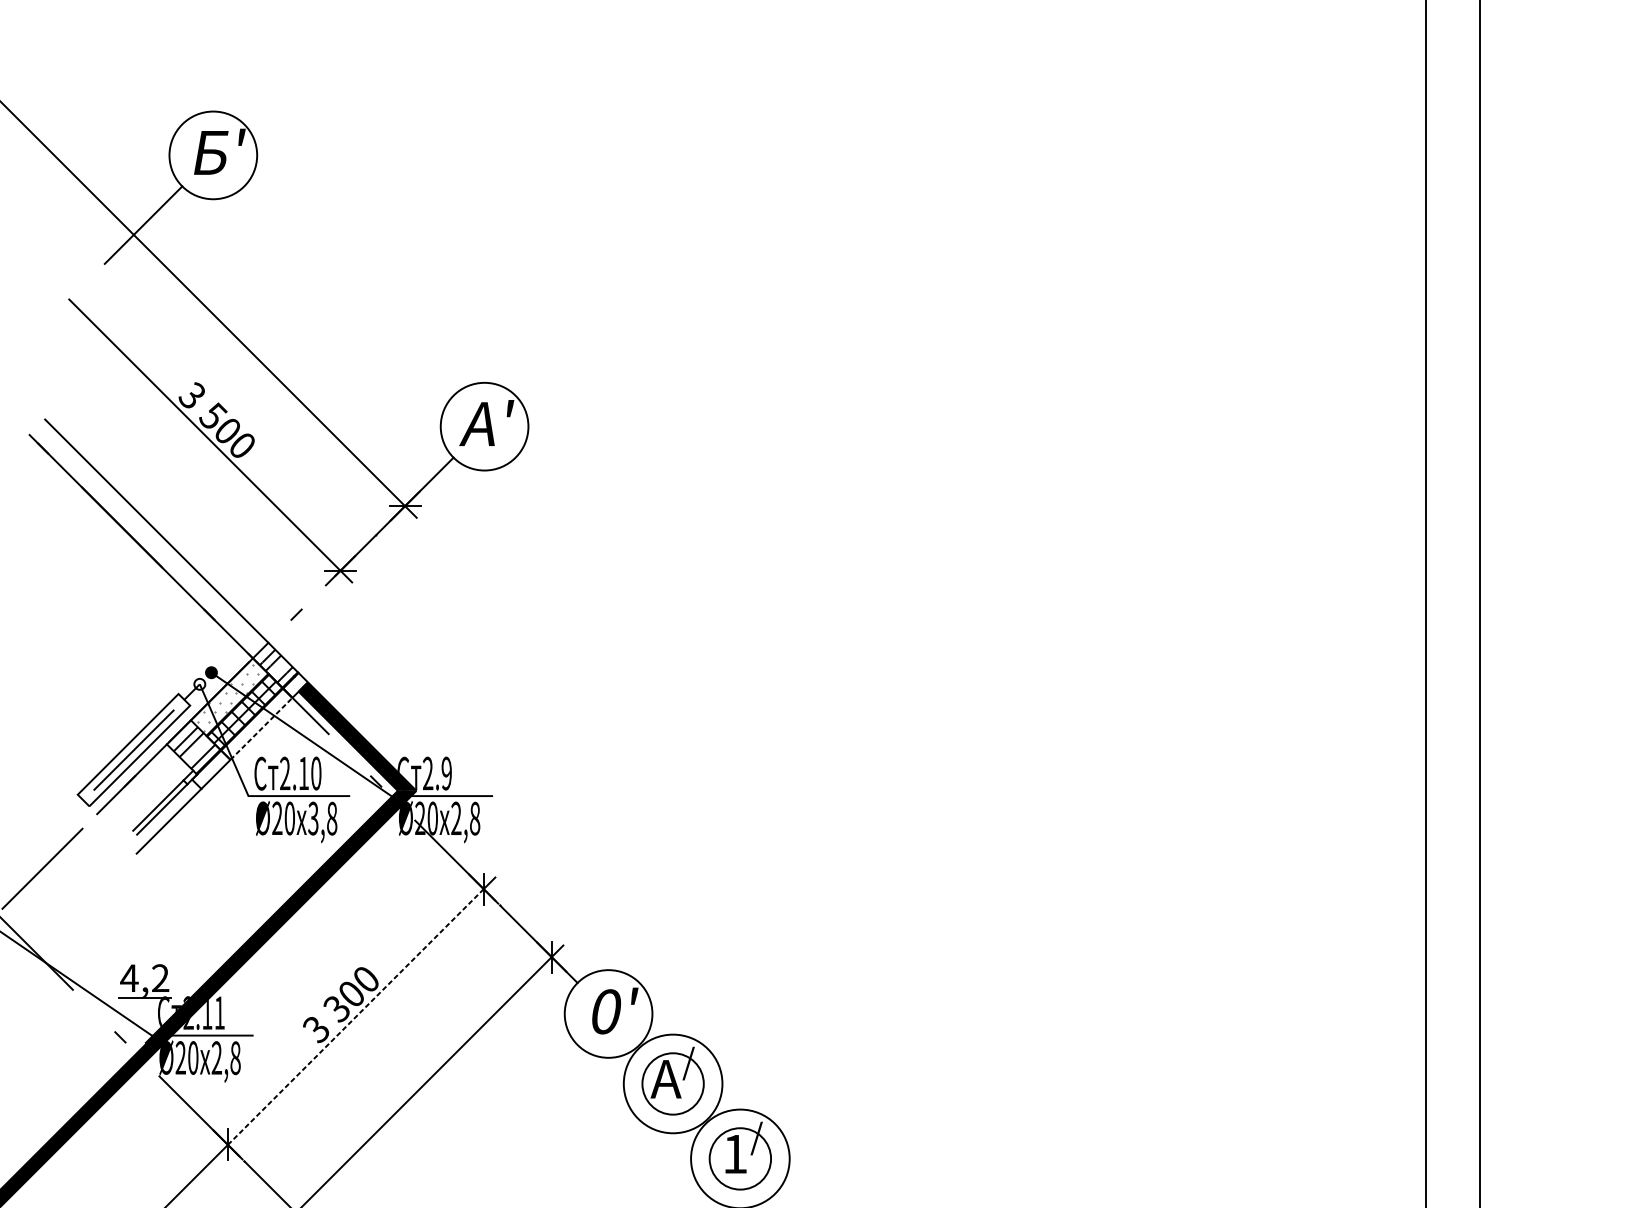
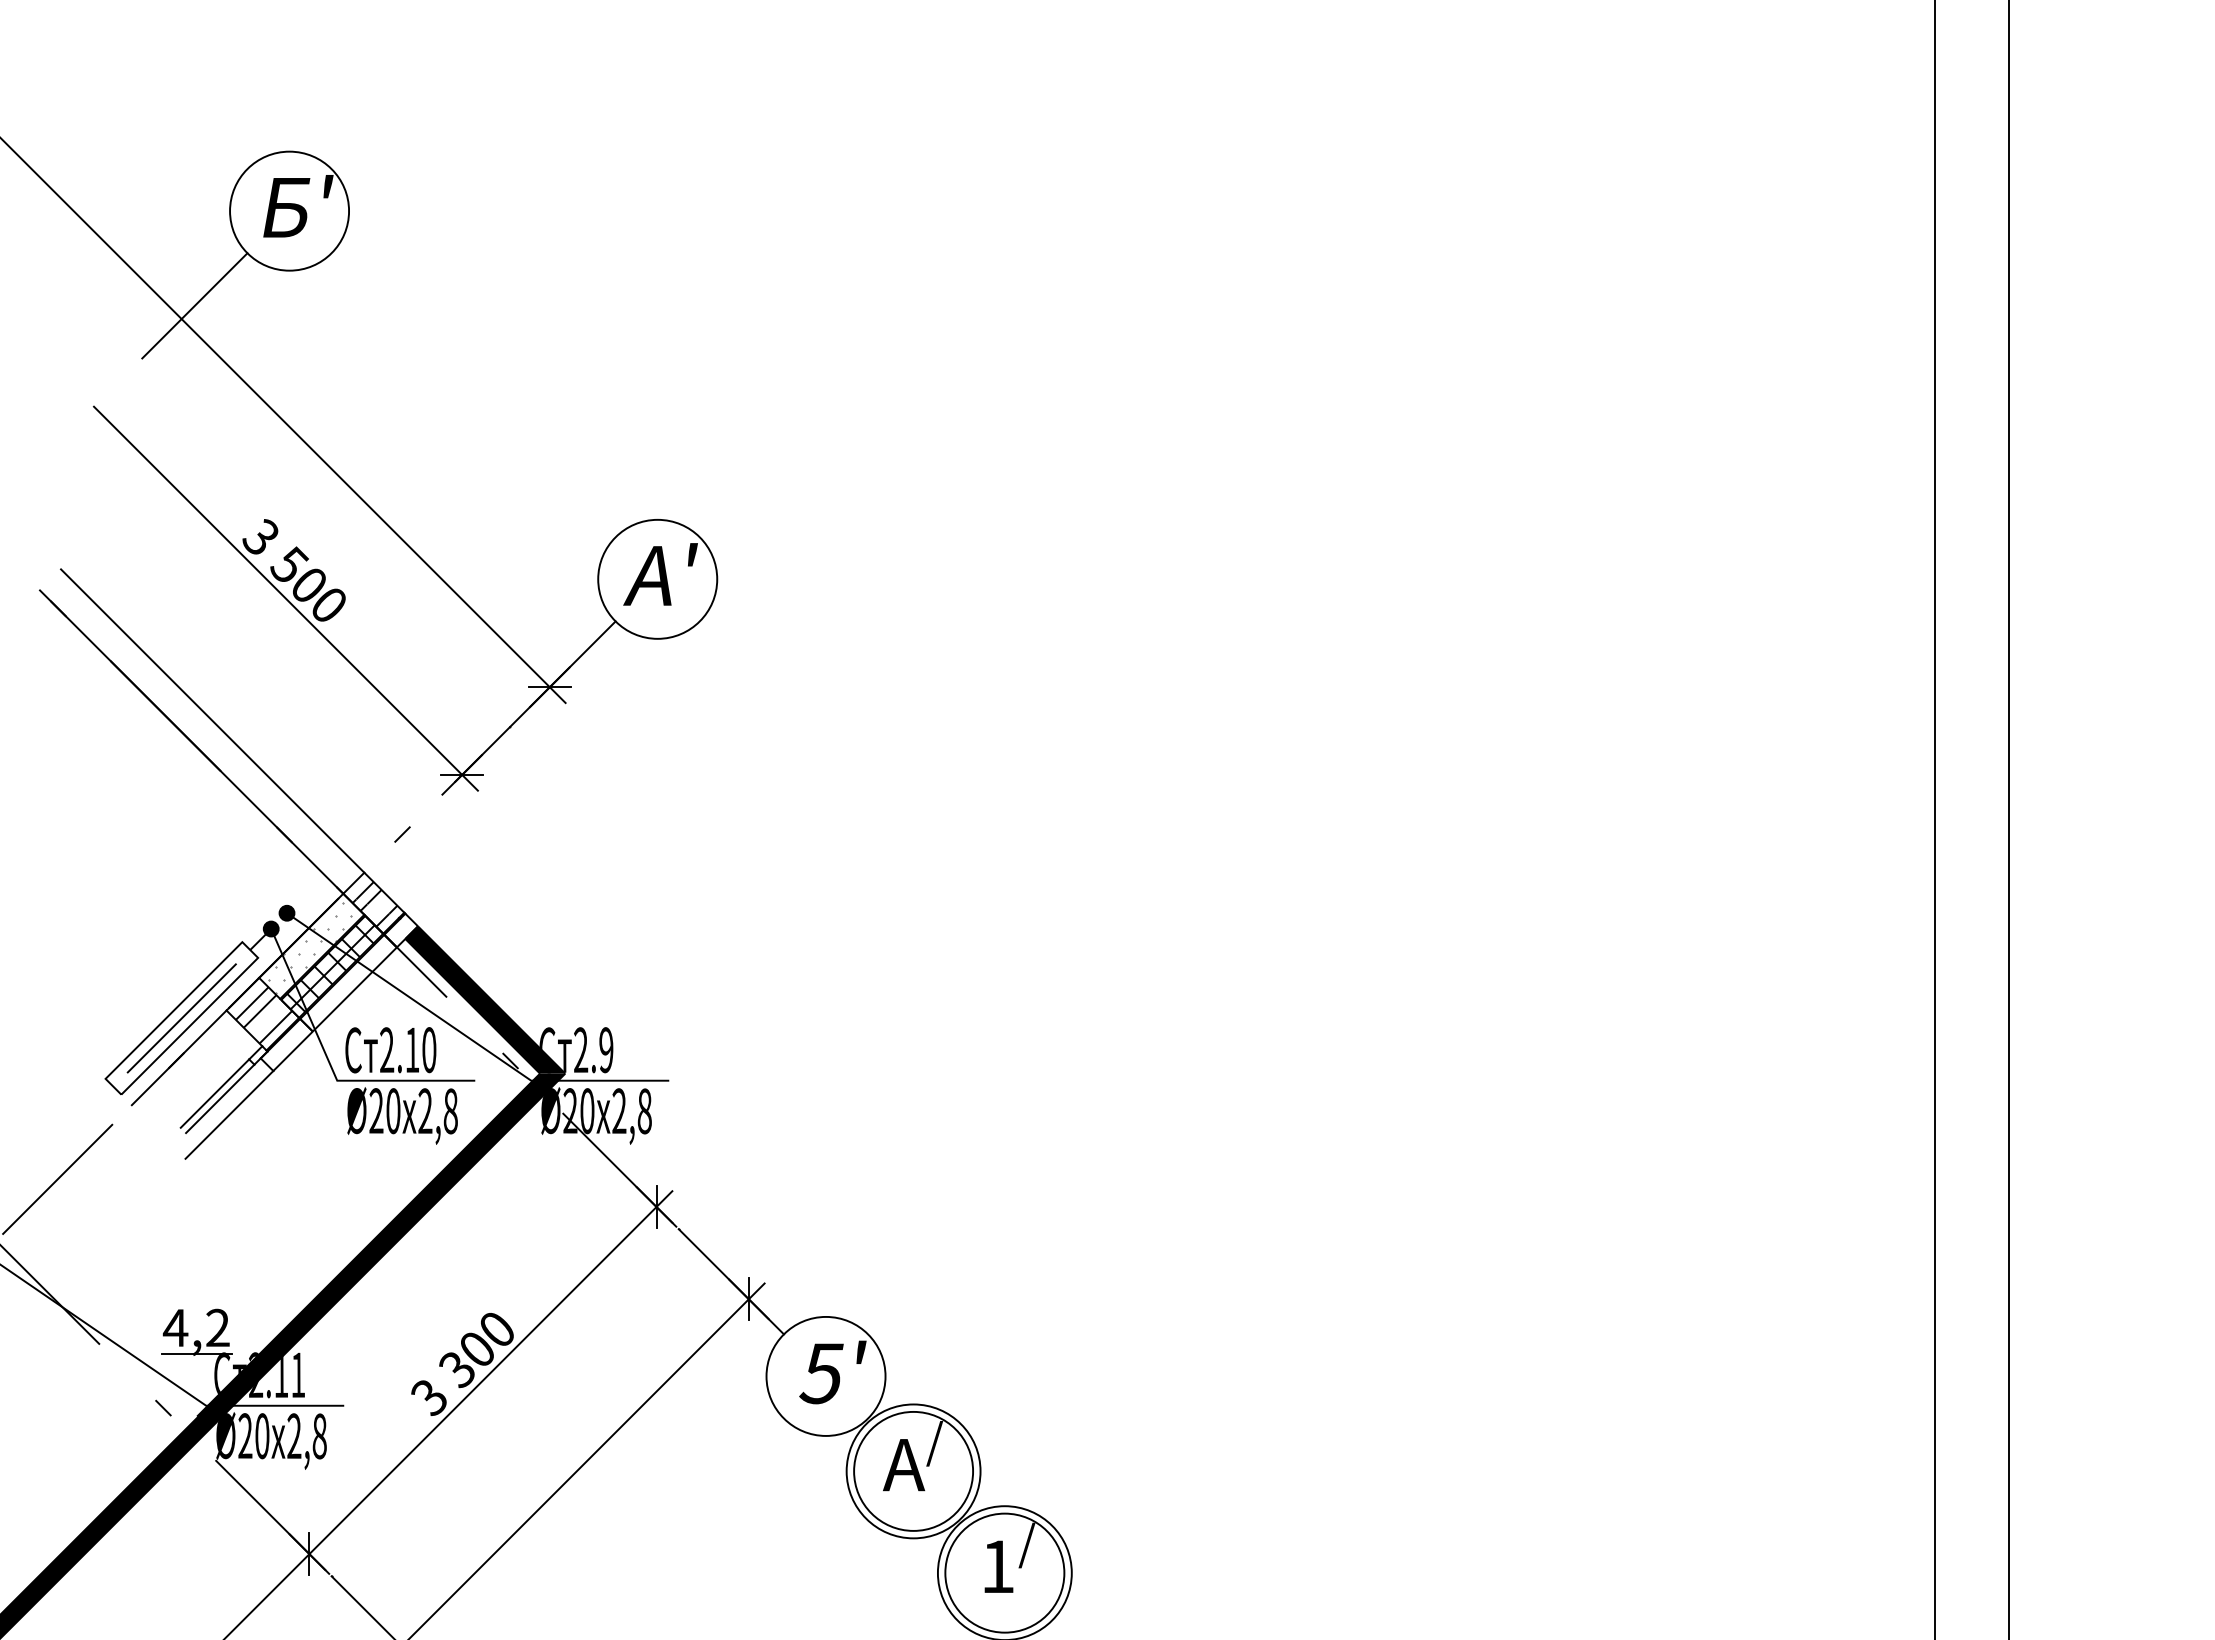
fill: (199, 683) -> (270, 928), added
line: (261, 728) -> (354, 989), dashed -> solid
text: (313, 818) -> (425, 1111), 3,8 -> 2,8
text: (605, 1011) -> (821, 1373), 0' -> 5'
line: (355, 1016) -> (482, 1380), dashed -> solid
circle: (673, 1083) -> (913, 1470), size x1.43
circle: (740, 1158) -> (1004, 1572), size x1.43

